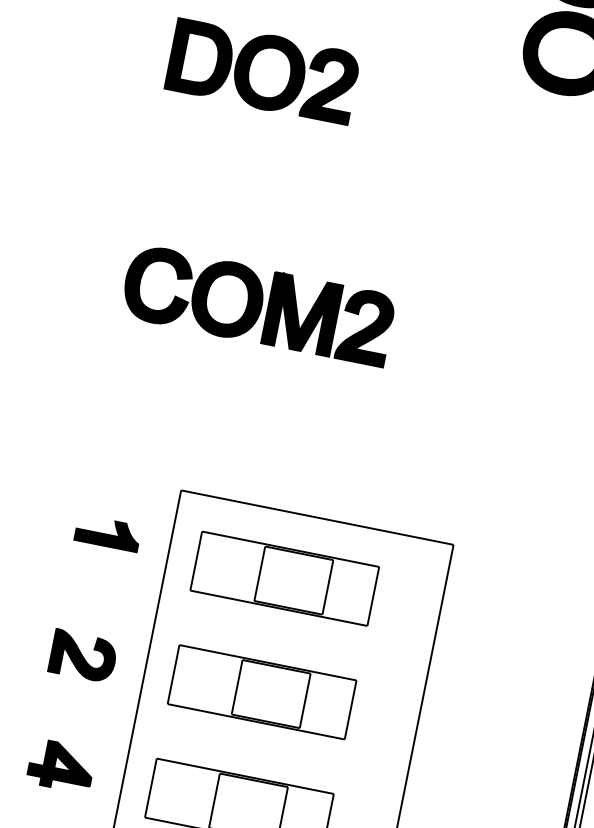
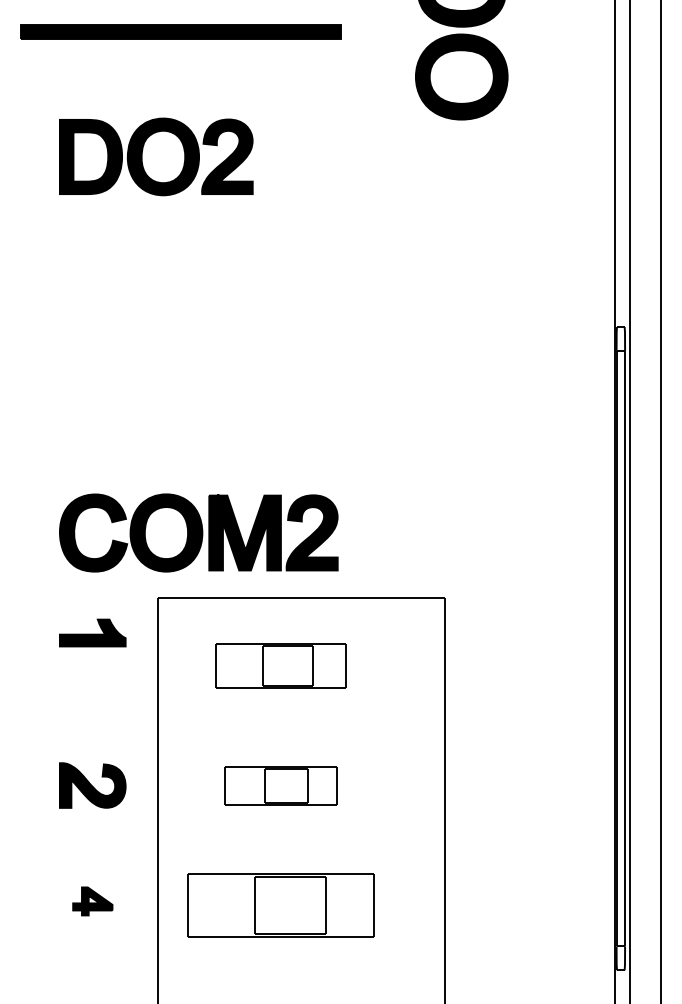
part: (258, 305) -> (198, 532), moved
part: (107, 532) -> (92, 632), moved
part: (284, 577) -> (280, 665), size x0.7
part: (261, 691) -> (280, 785), size x0.6
part: (61, 766) -> (92, 901), size x0.6

